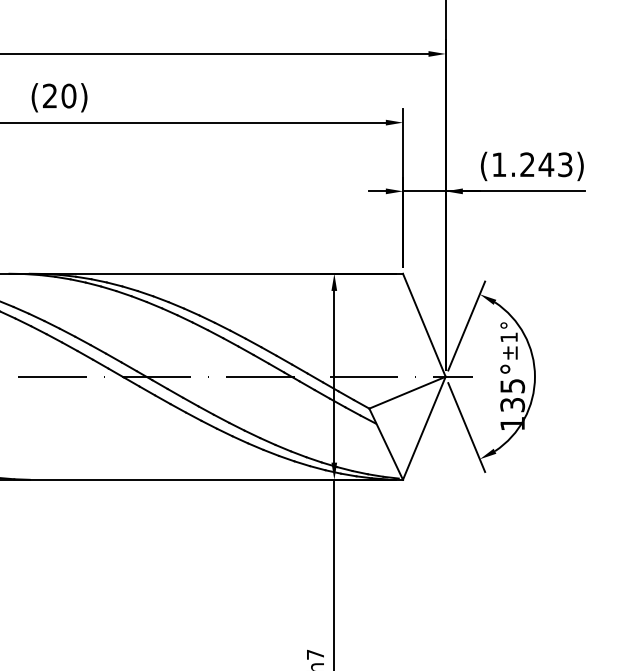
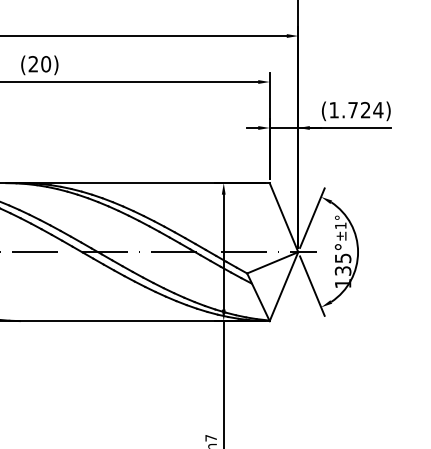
text: (546, 163) -> (365, 109), (1.243) -> (1.724)

